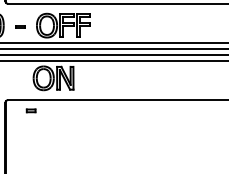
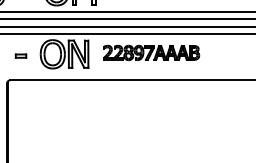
part: (126, 77) -> (151, 53), added
part: (30, 110) -> (20, 55), moved

